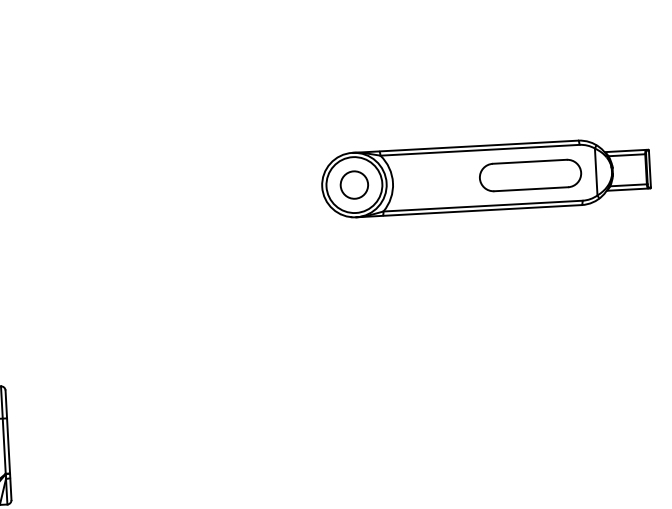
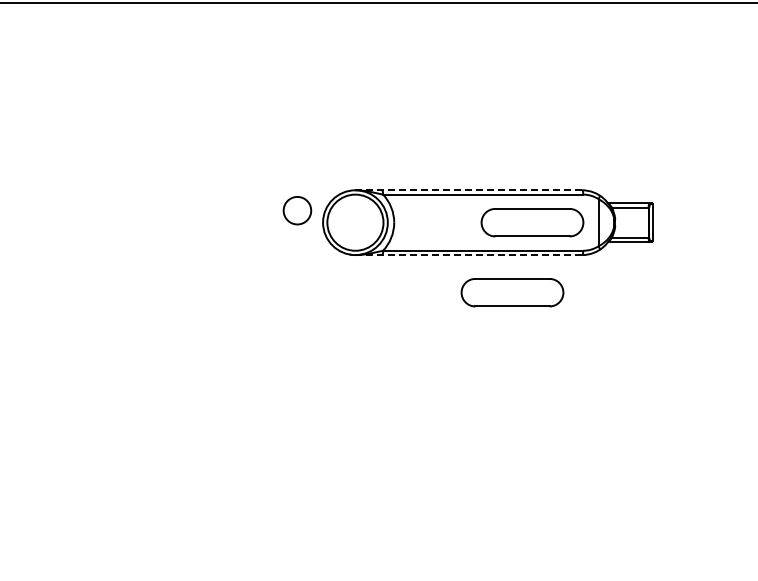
line: (465, 146) -> (468, 190), solid -> dashed
circle: (354, 184) -> (297, 210), moved
line: (469, 211) -> (469, 255), solid -> dashed
part: (514, 246) -> (512, 292), added

